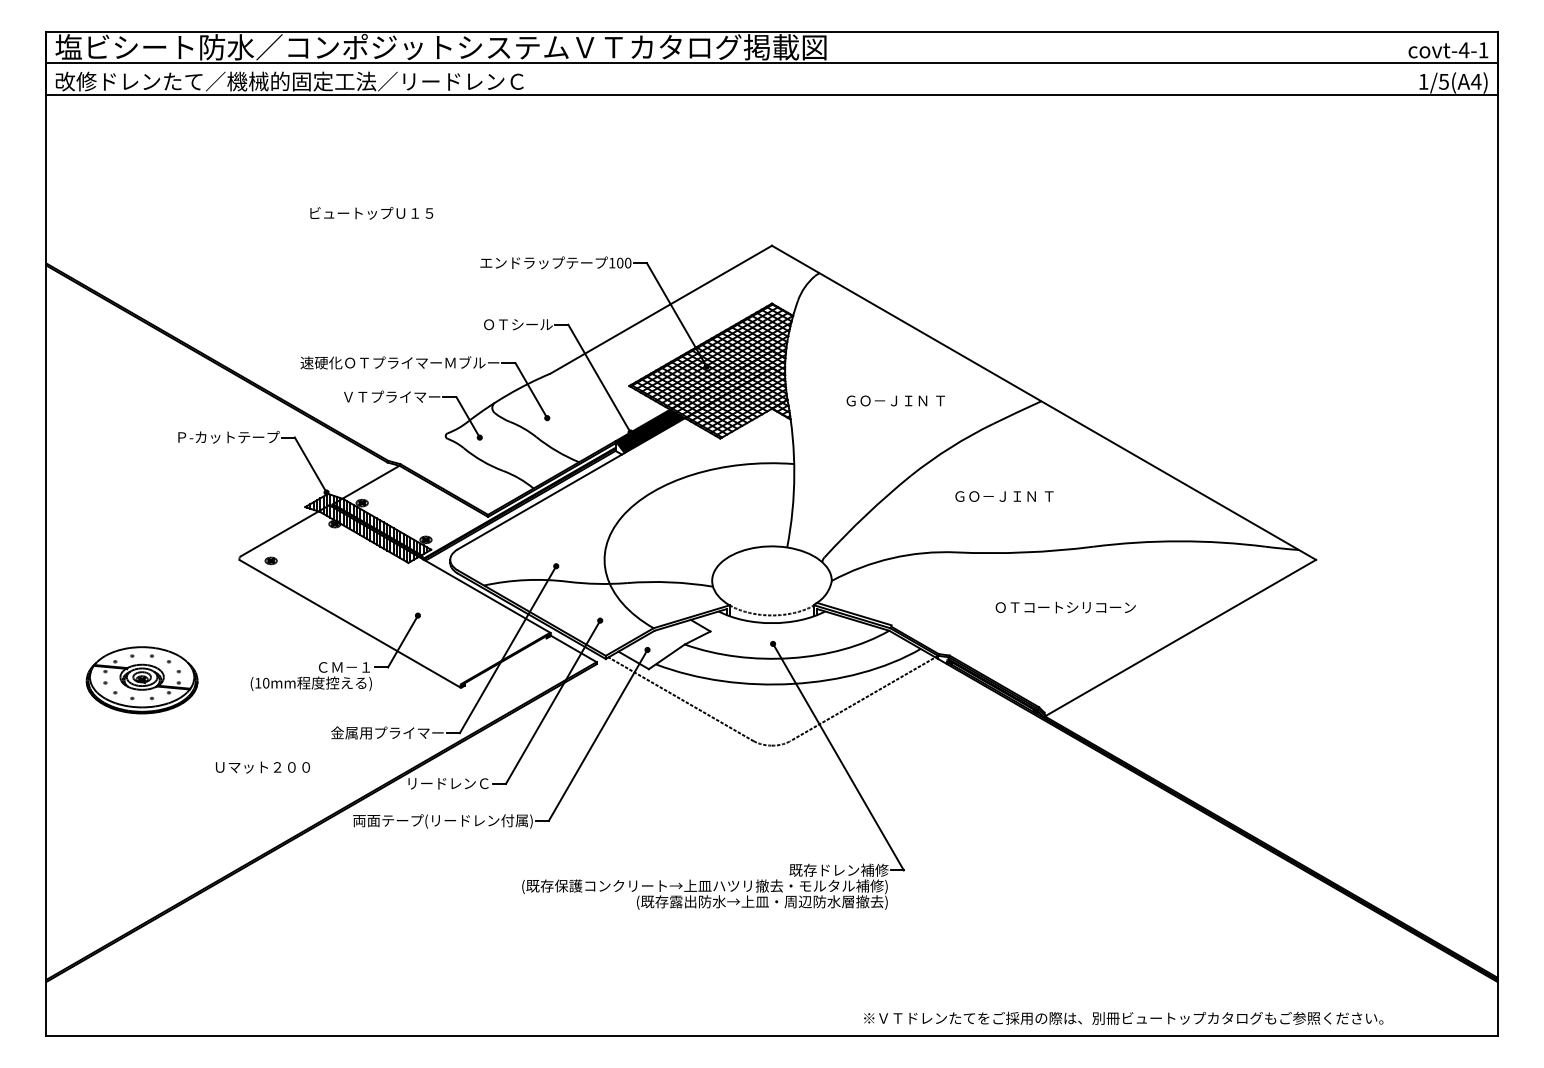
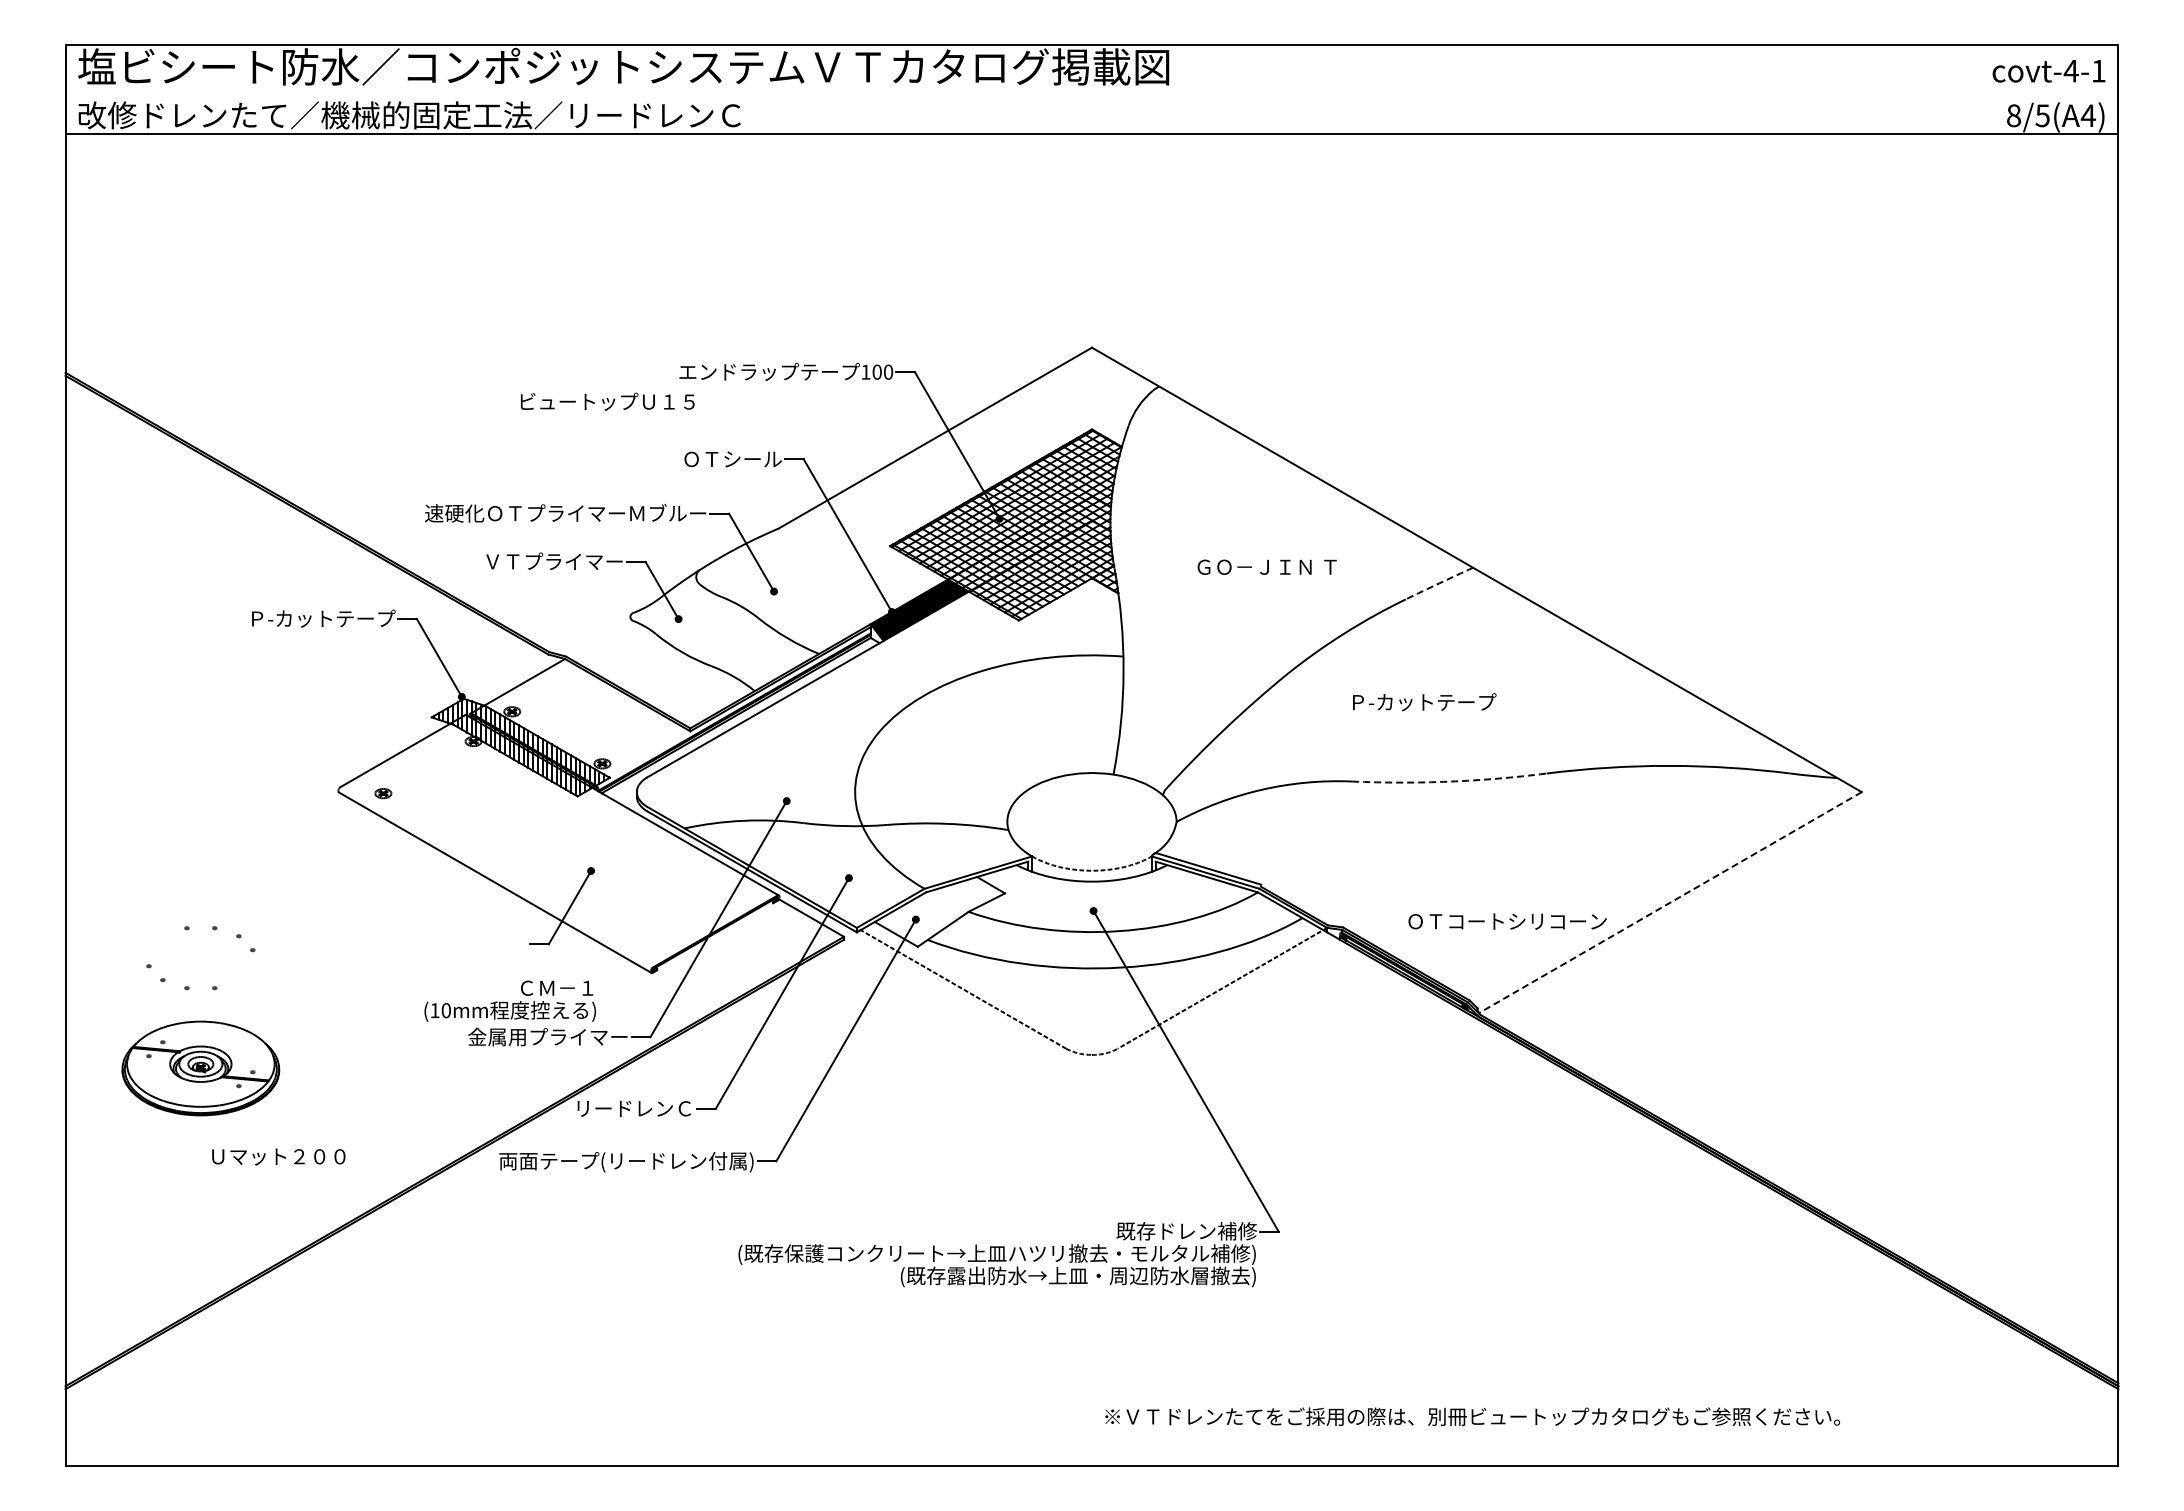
line: (771, 63) -> (1091, 89), removed
text: (1424, 81) -> (2014, 115), 1/5(A4) -> 8/5(A4)
text: (371, 213) -> (607, 401), moved
arc: (1017, 412) -> (1439, 583), solid -> dashed
text: (1006, 496) -> (1423, 702), ＧＯ－ＪＩＮ Ｔ -> Ｐ-カットテープ
arc: (1024, 552) -> (1449, 781), solid -> dashed
text: (1065, 607) -> (1507, 921), moved
line: (1180, 637) -> (1669, 902), solid -> dashed
text: (310, 676) -> (509, 1000), moved
part: (141, 680) -> (200, 1068), moved
text: (262, 767) -> (278, 1156), moved
text: (1123, 1018) -> (1472, 1416), moved

